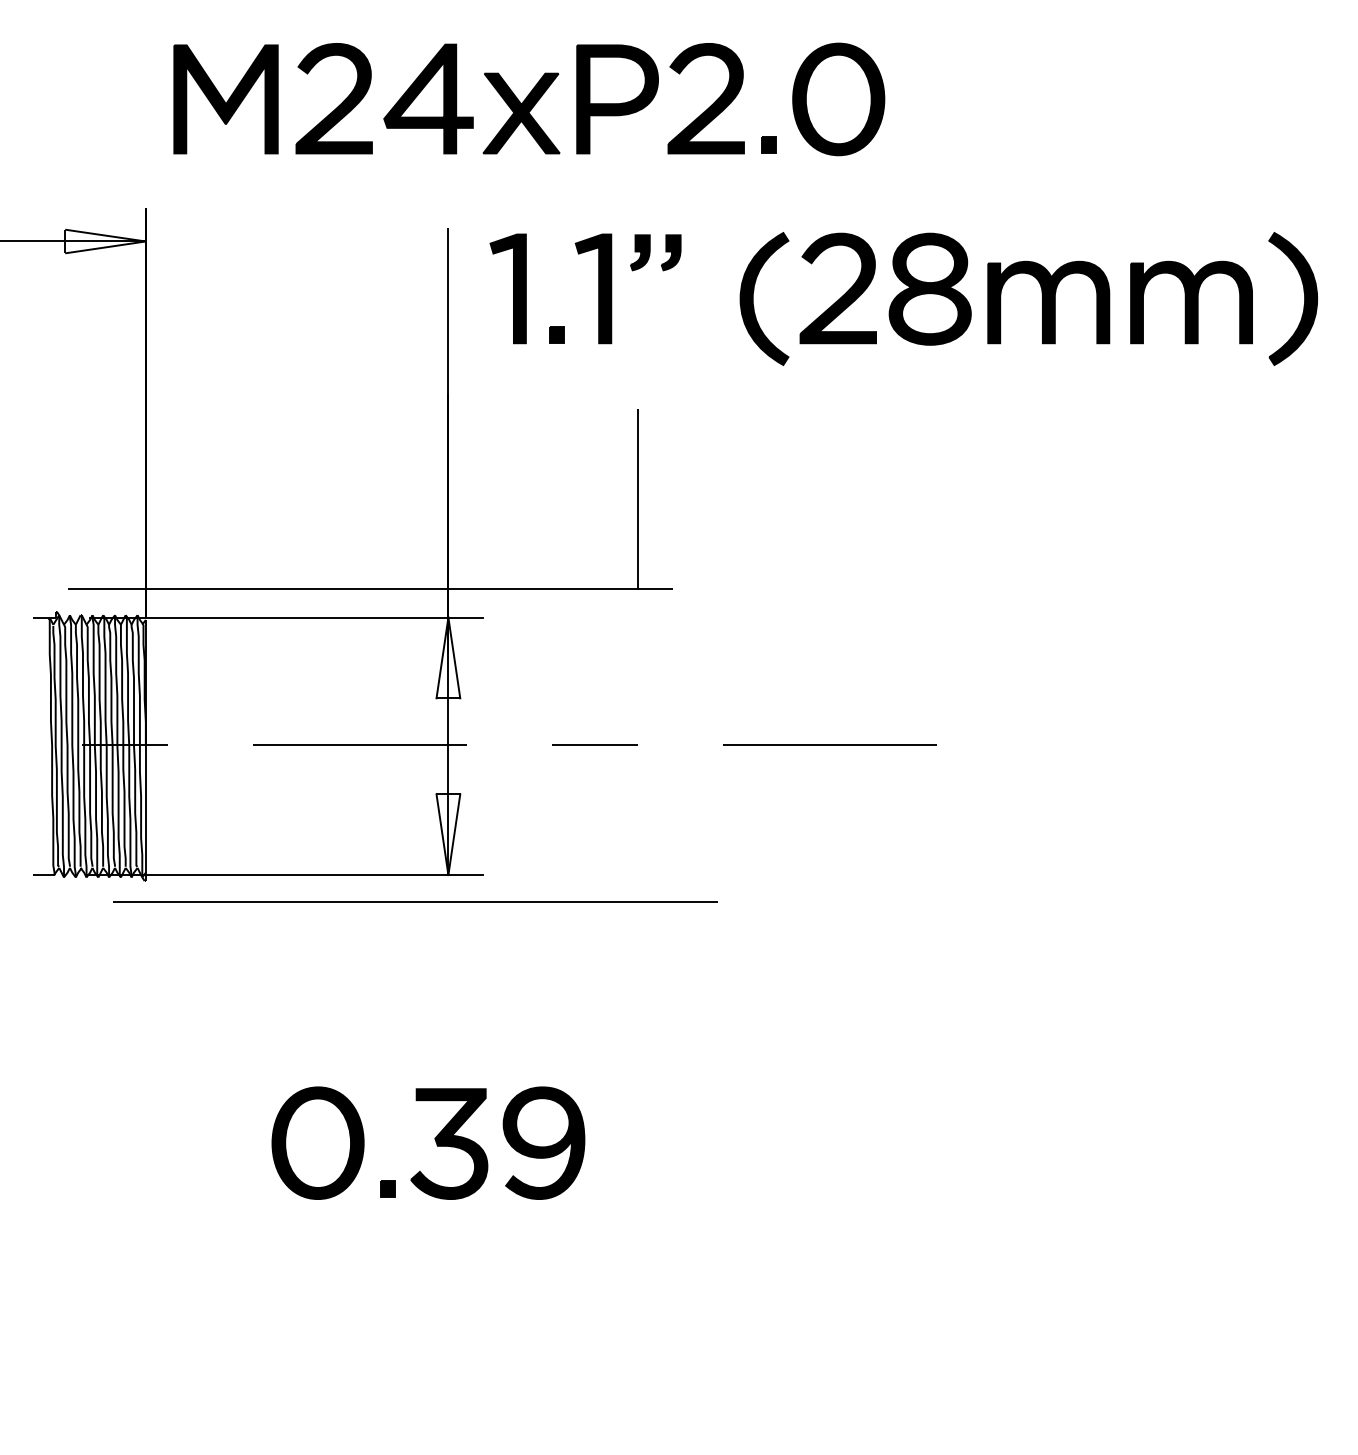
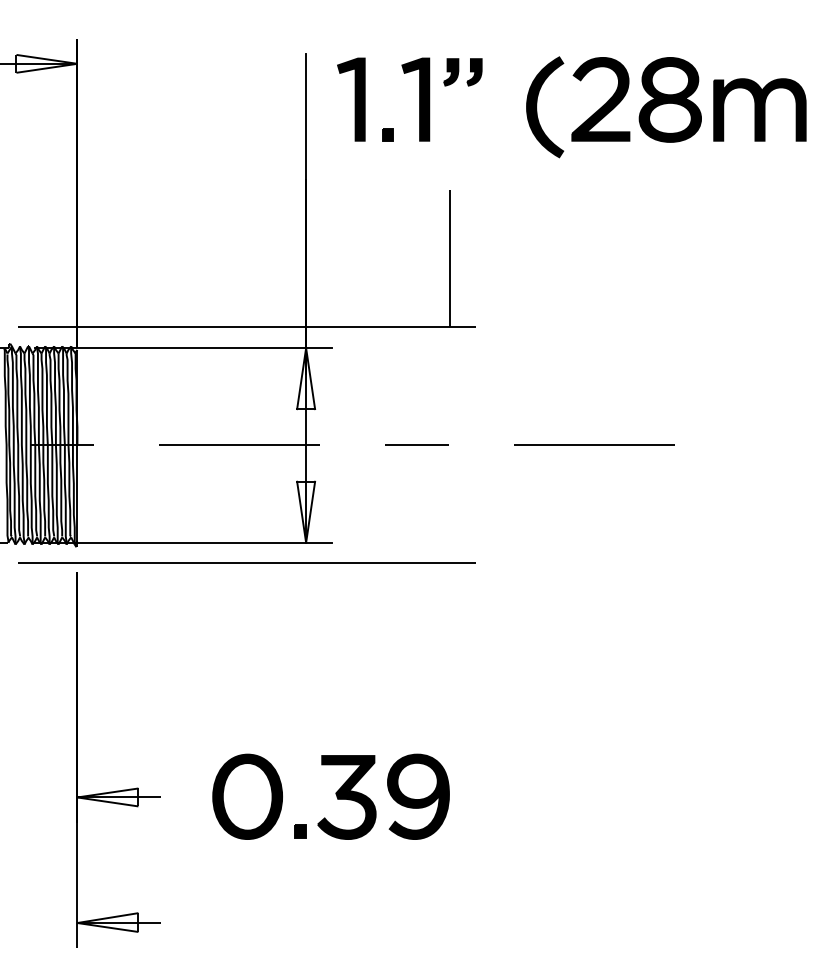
line: (415, 901) -> (247, 562), moved
part: (434, 1139) -> (335, 794), moved
part: (208, 1201) -> (124, 789), added

